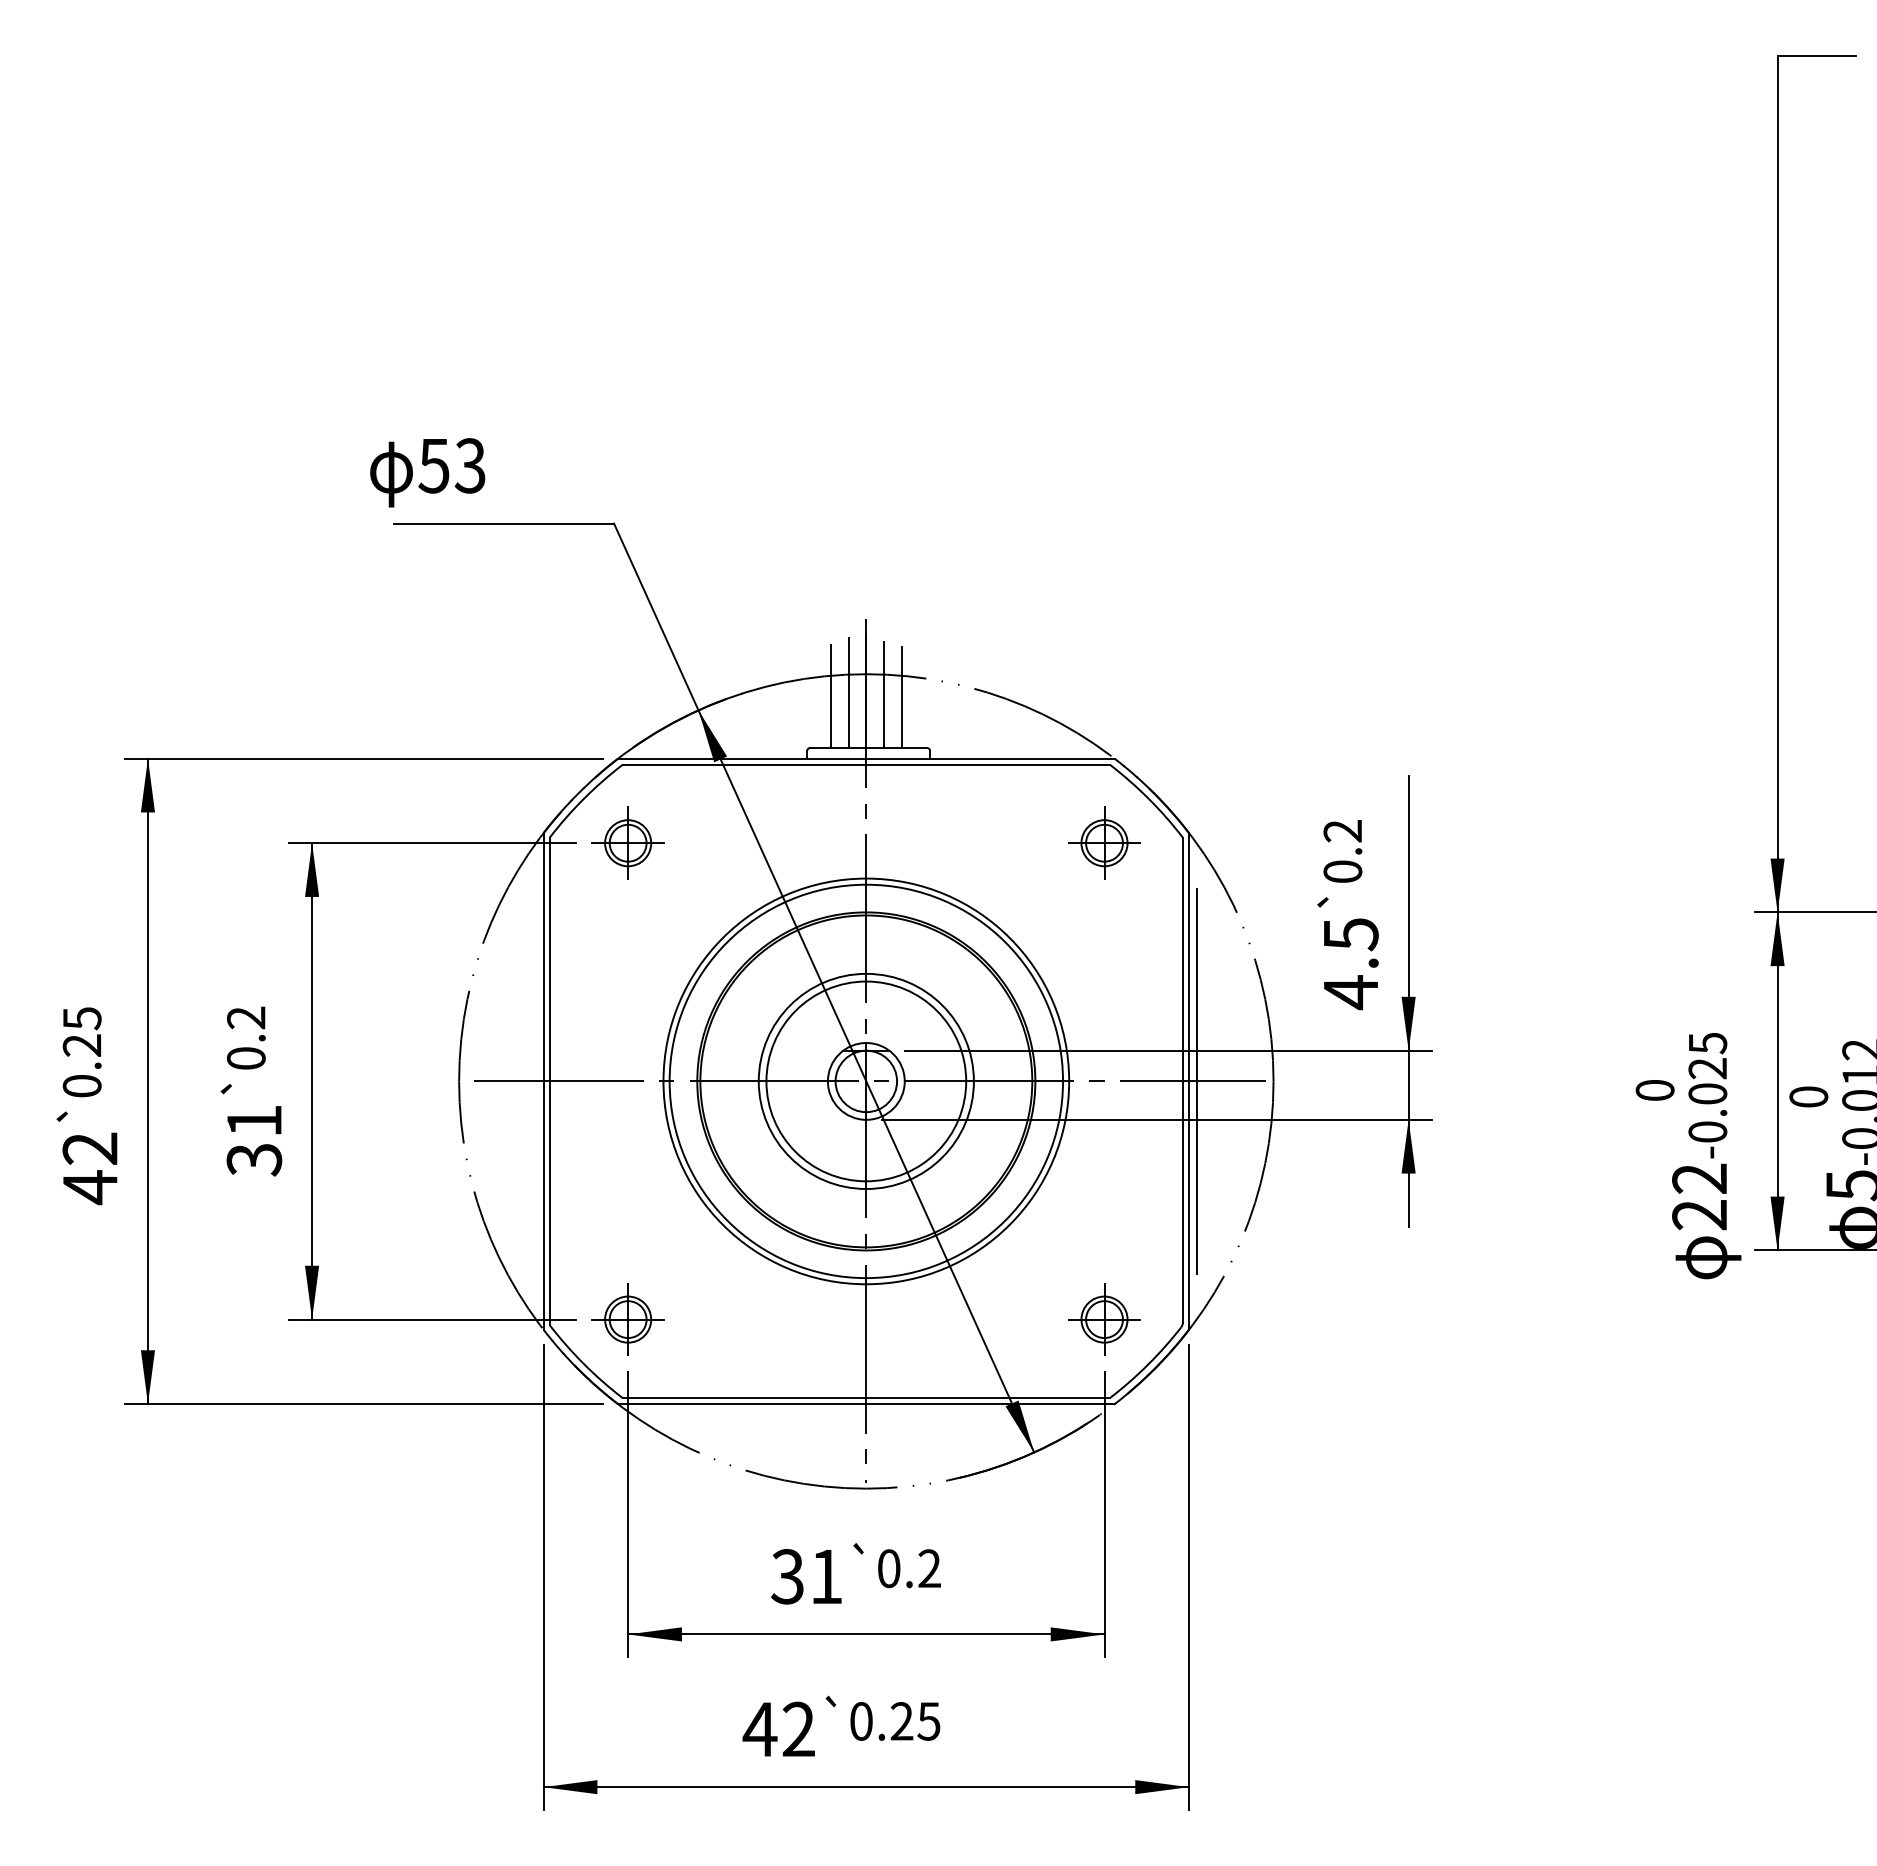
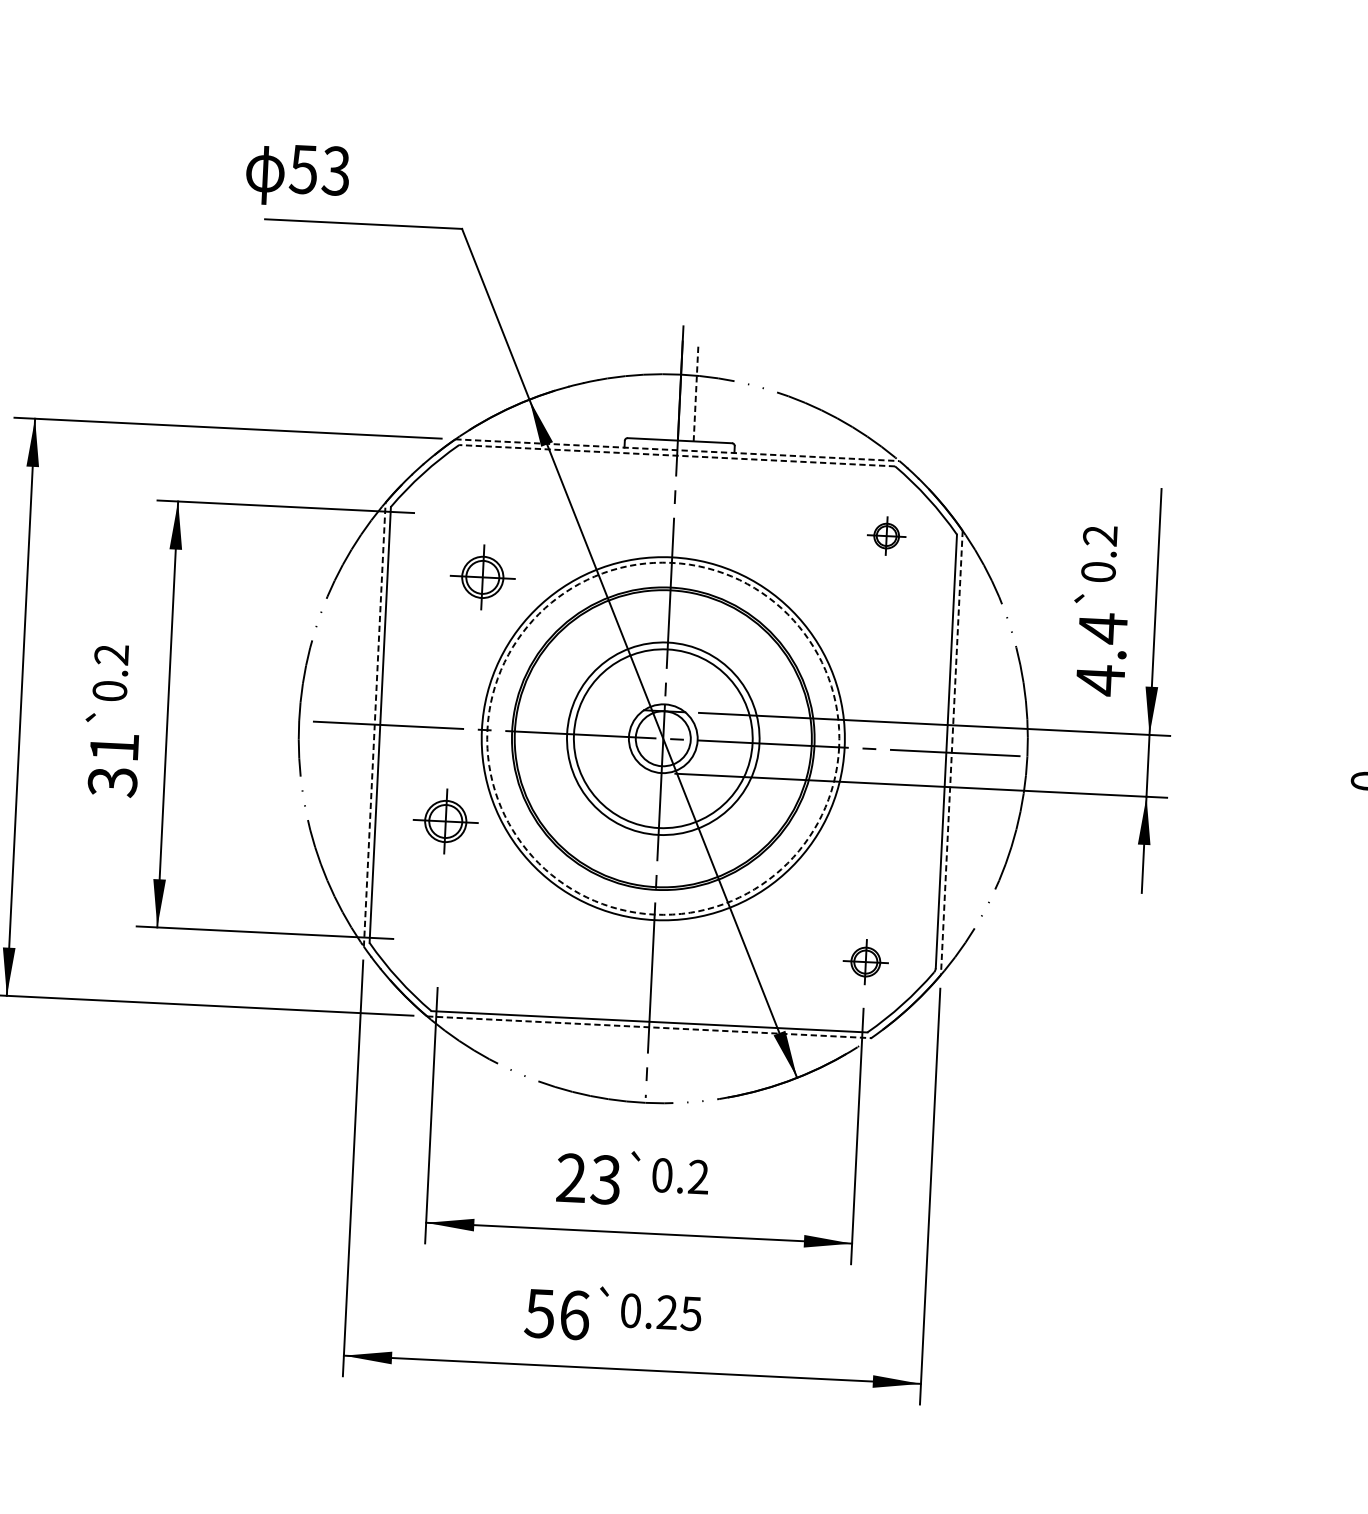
line: (848, 692) -> (664, 390), removed
line: (884, 695) -> (696, 394), solid -> dashed
line: (830, 696) -> (648, 393), removed
line: (901, 696) -> (711, 396), removed
line: (866, 758) -> (677, 450), solid -> dashed
line: (866, 764) -> (677, 455), solid -> dashed
part: (627, 842) -> (482, 576), moved
part: (1104, 842) -> (886, 535), size x0.6
text: (1351, 934) -> (1103, 628), 4.5 -> 4.4
line: (543, 1080) -> (374, 723), solid -> dashed
circle: (866, 1081) -> (663, 738), solid -> dashed
line: (1189, 1081) -> (952, 752), solid -> dashed
line: (1196, 1081) -> (958, 753), removed
part: (627, 1319) -> (445, 821), moved
part: (1104, 1319) -> (865, 962), size x0.7
line: (866, 1404) -> (649, 1027), solid -> dashed
text: (806, 1576) -> (588, 1178), 31 -> 23
text: (778, 1729) -> (556, 1314), 42 -> 56

